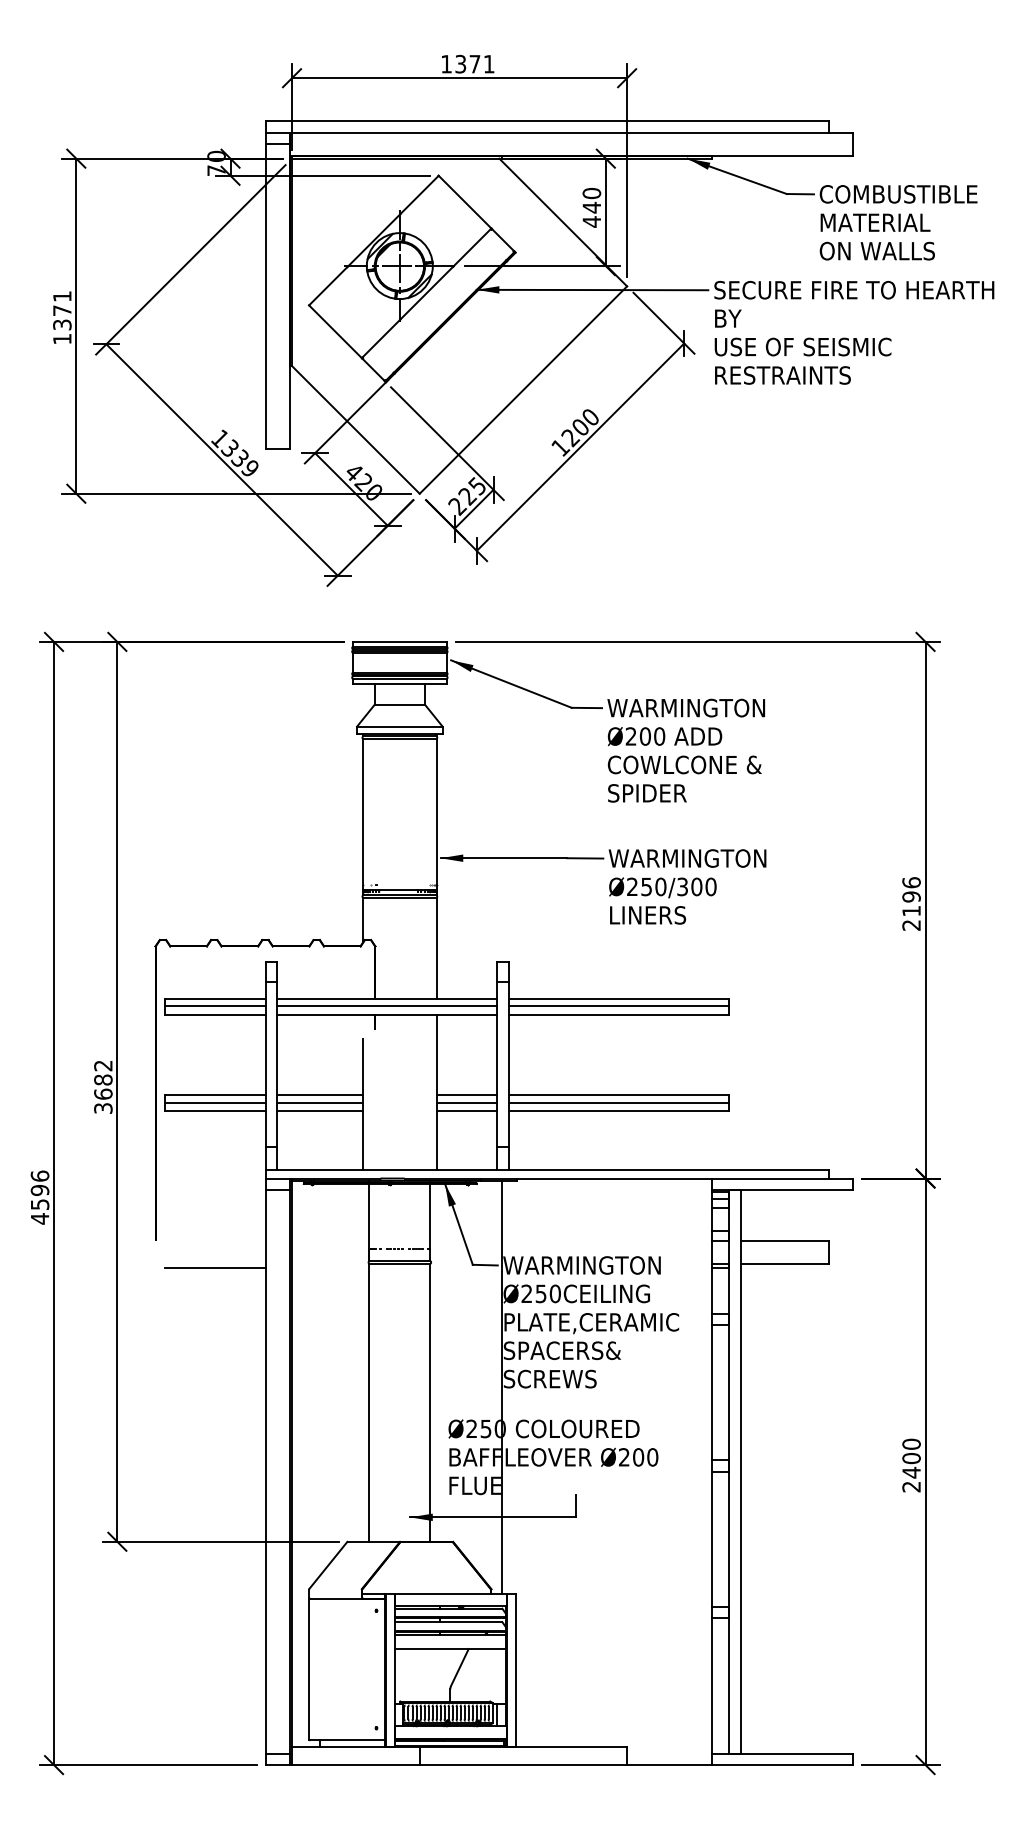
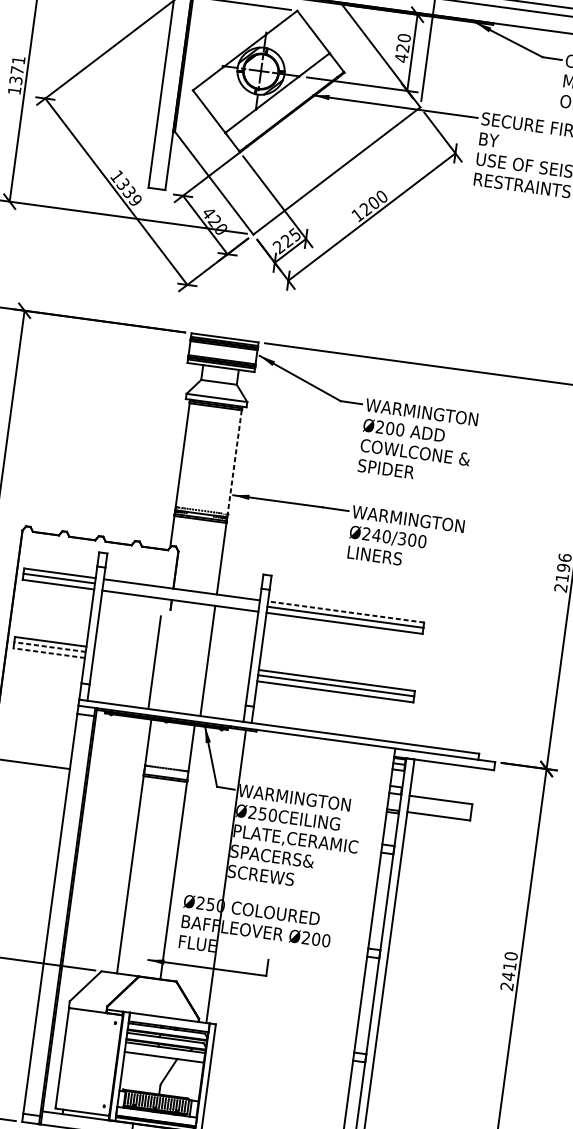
text: (591, 207) -> (402, 48), 440 -> 420
line: (436, 815) -> (234, 464), solid -> dashed
text: (646, 886) -> (376, 535), Ø250/300 -> Ø240/300
line: (618, 998) -> (345, 611), solid -> dashed
line: (387, 1006) -> (181, 595), removed
line: (320, 1095) -> (125, 652), removed
line: (466, 1095) -> (228, 666), removed
line: (215, 1102) -> (50, 646), solid -> dashed
line: (320, 1102) -> (124, 657), removed
line: (466, 1102) -> (228, 671), removed
line: (215, 1111) -> (49, 653), solid -> dashed
line: (320, 1111) -> (123, 663), removed
line: (466, 1111) -> (227, 677), removed
text: (911, 1458) -> (509, 966), 2400 -> 2410

